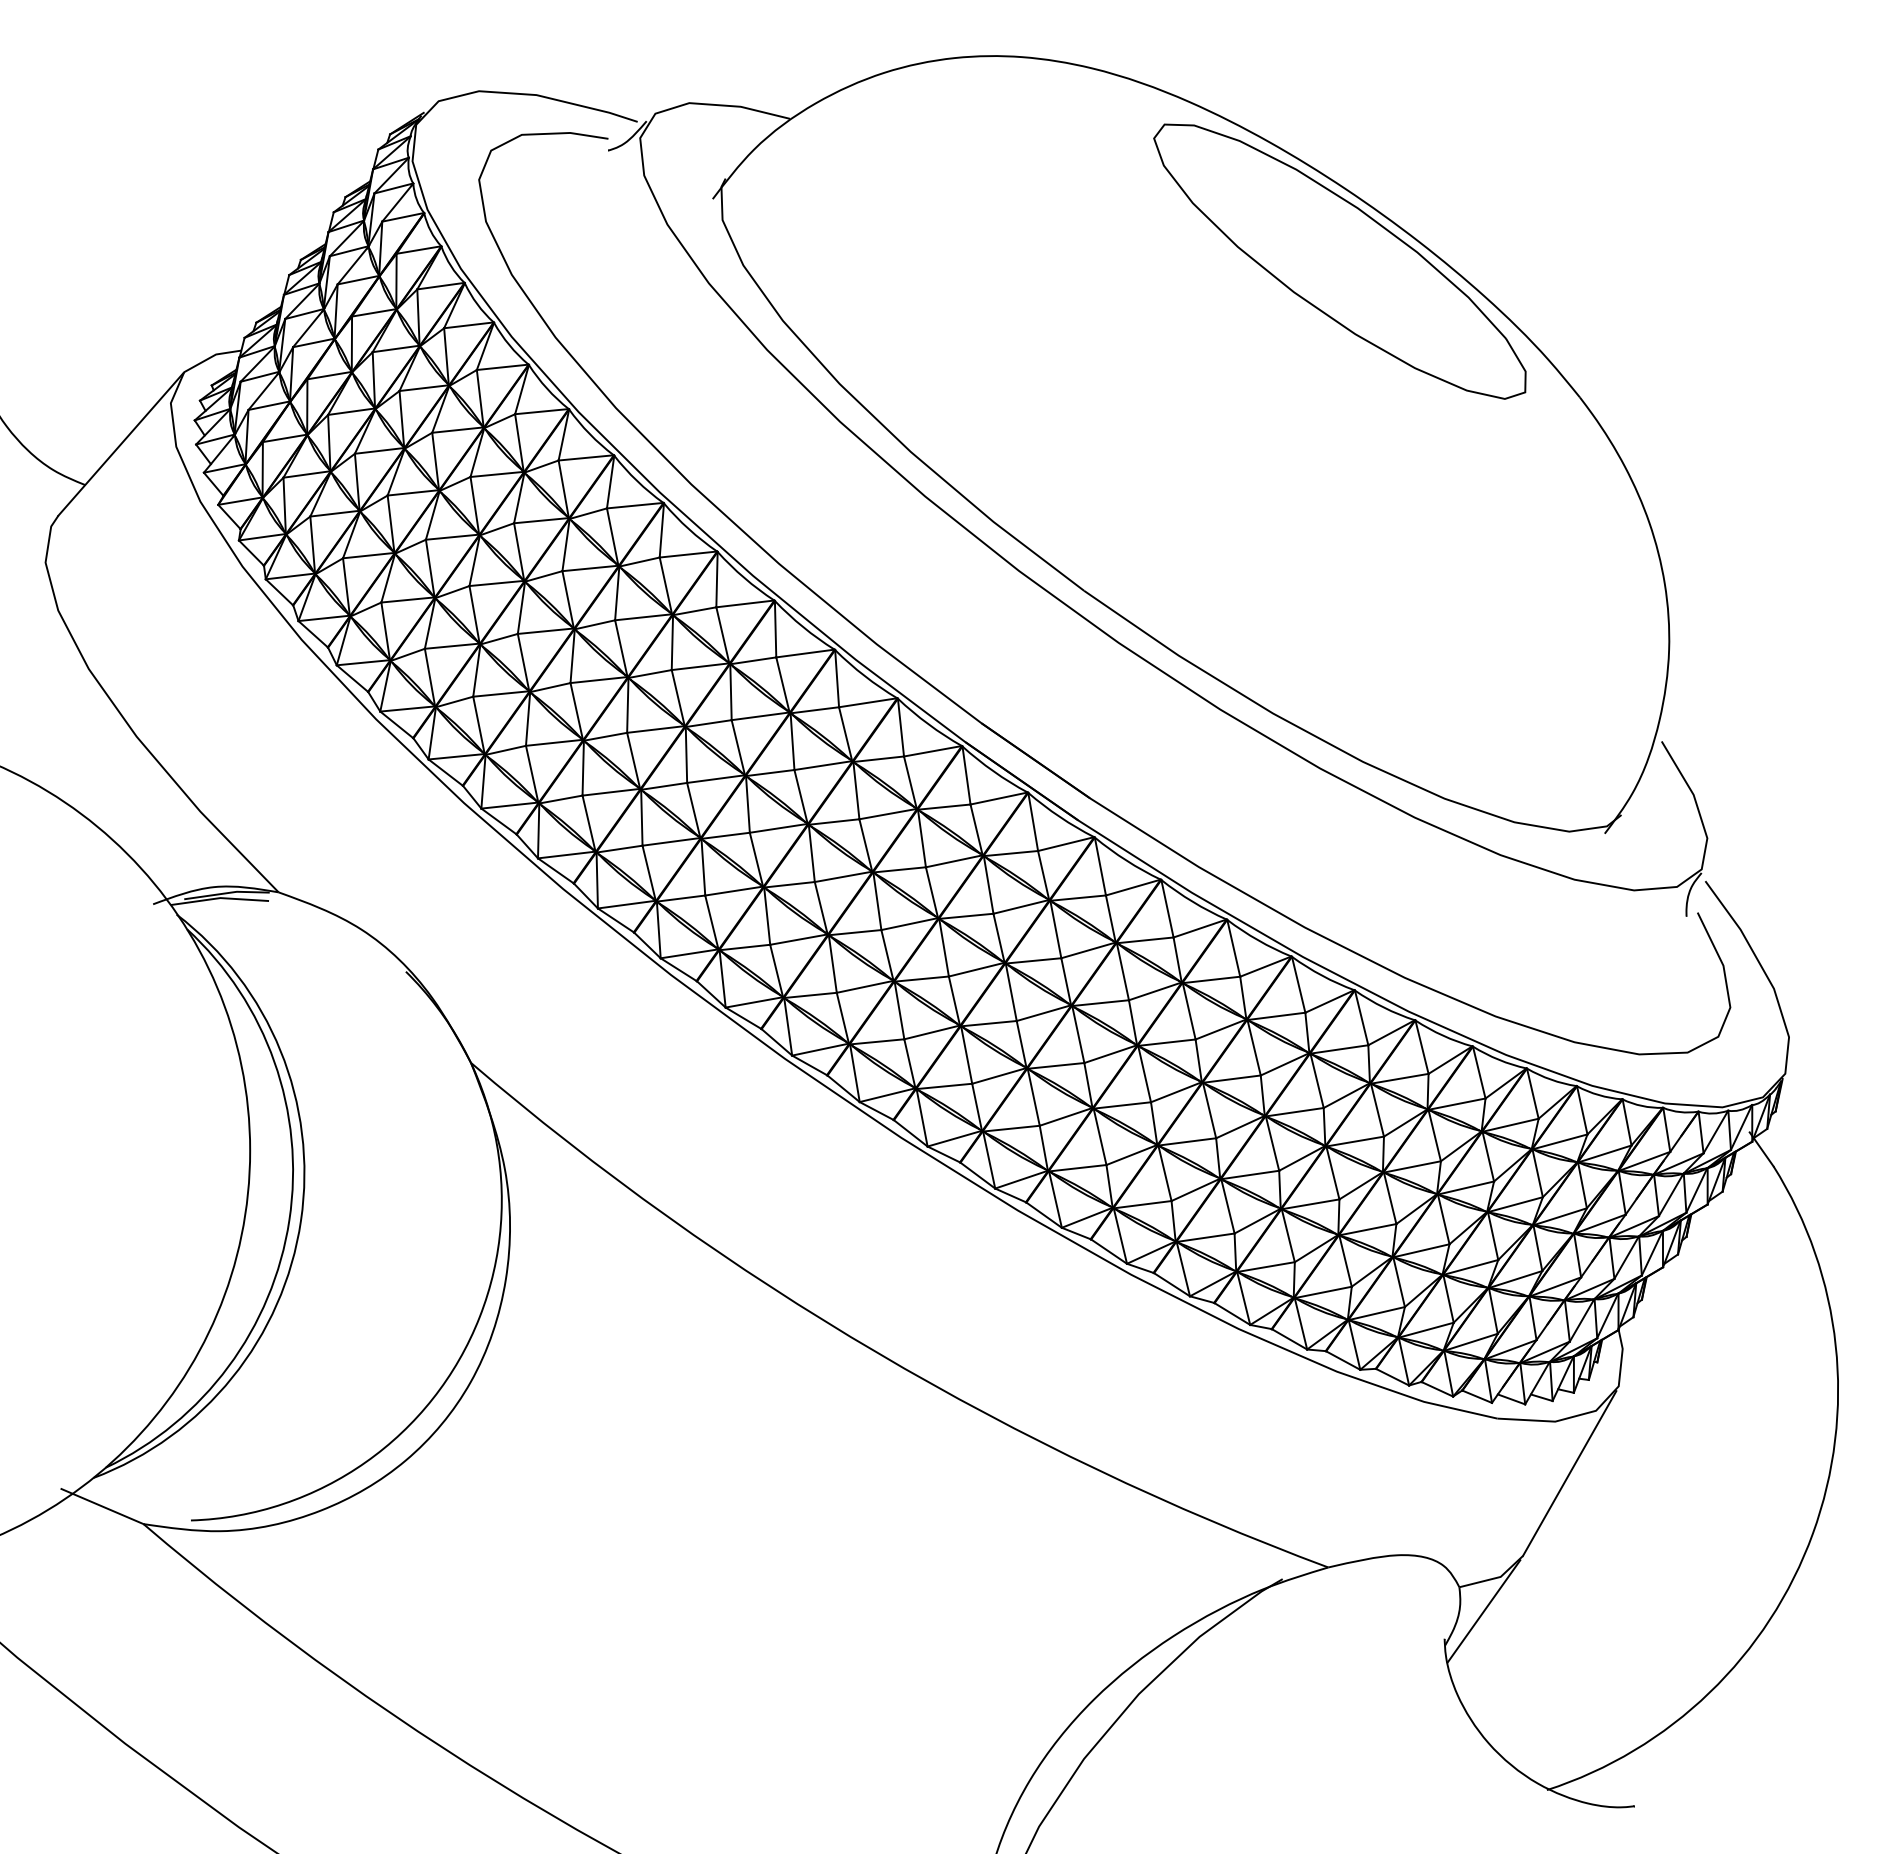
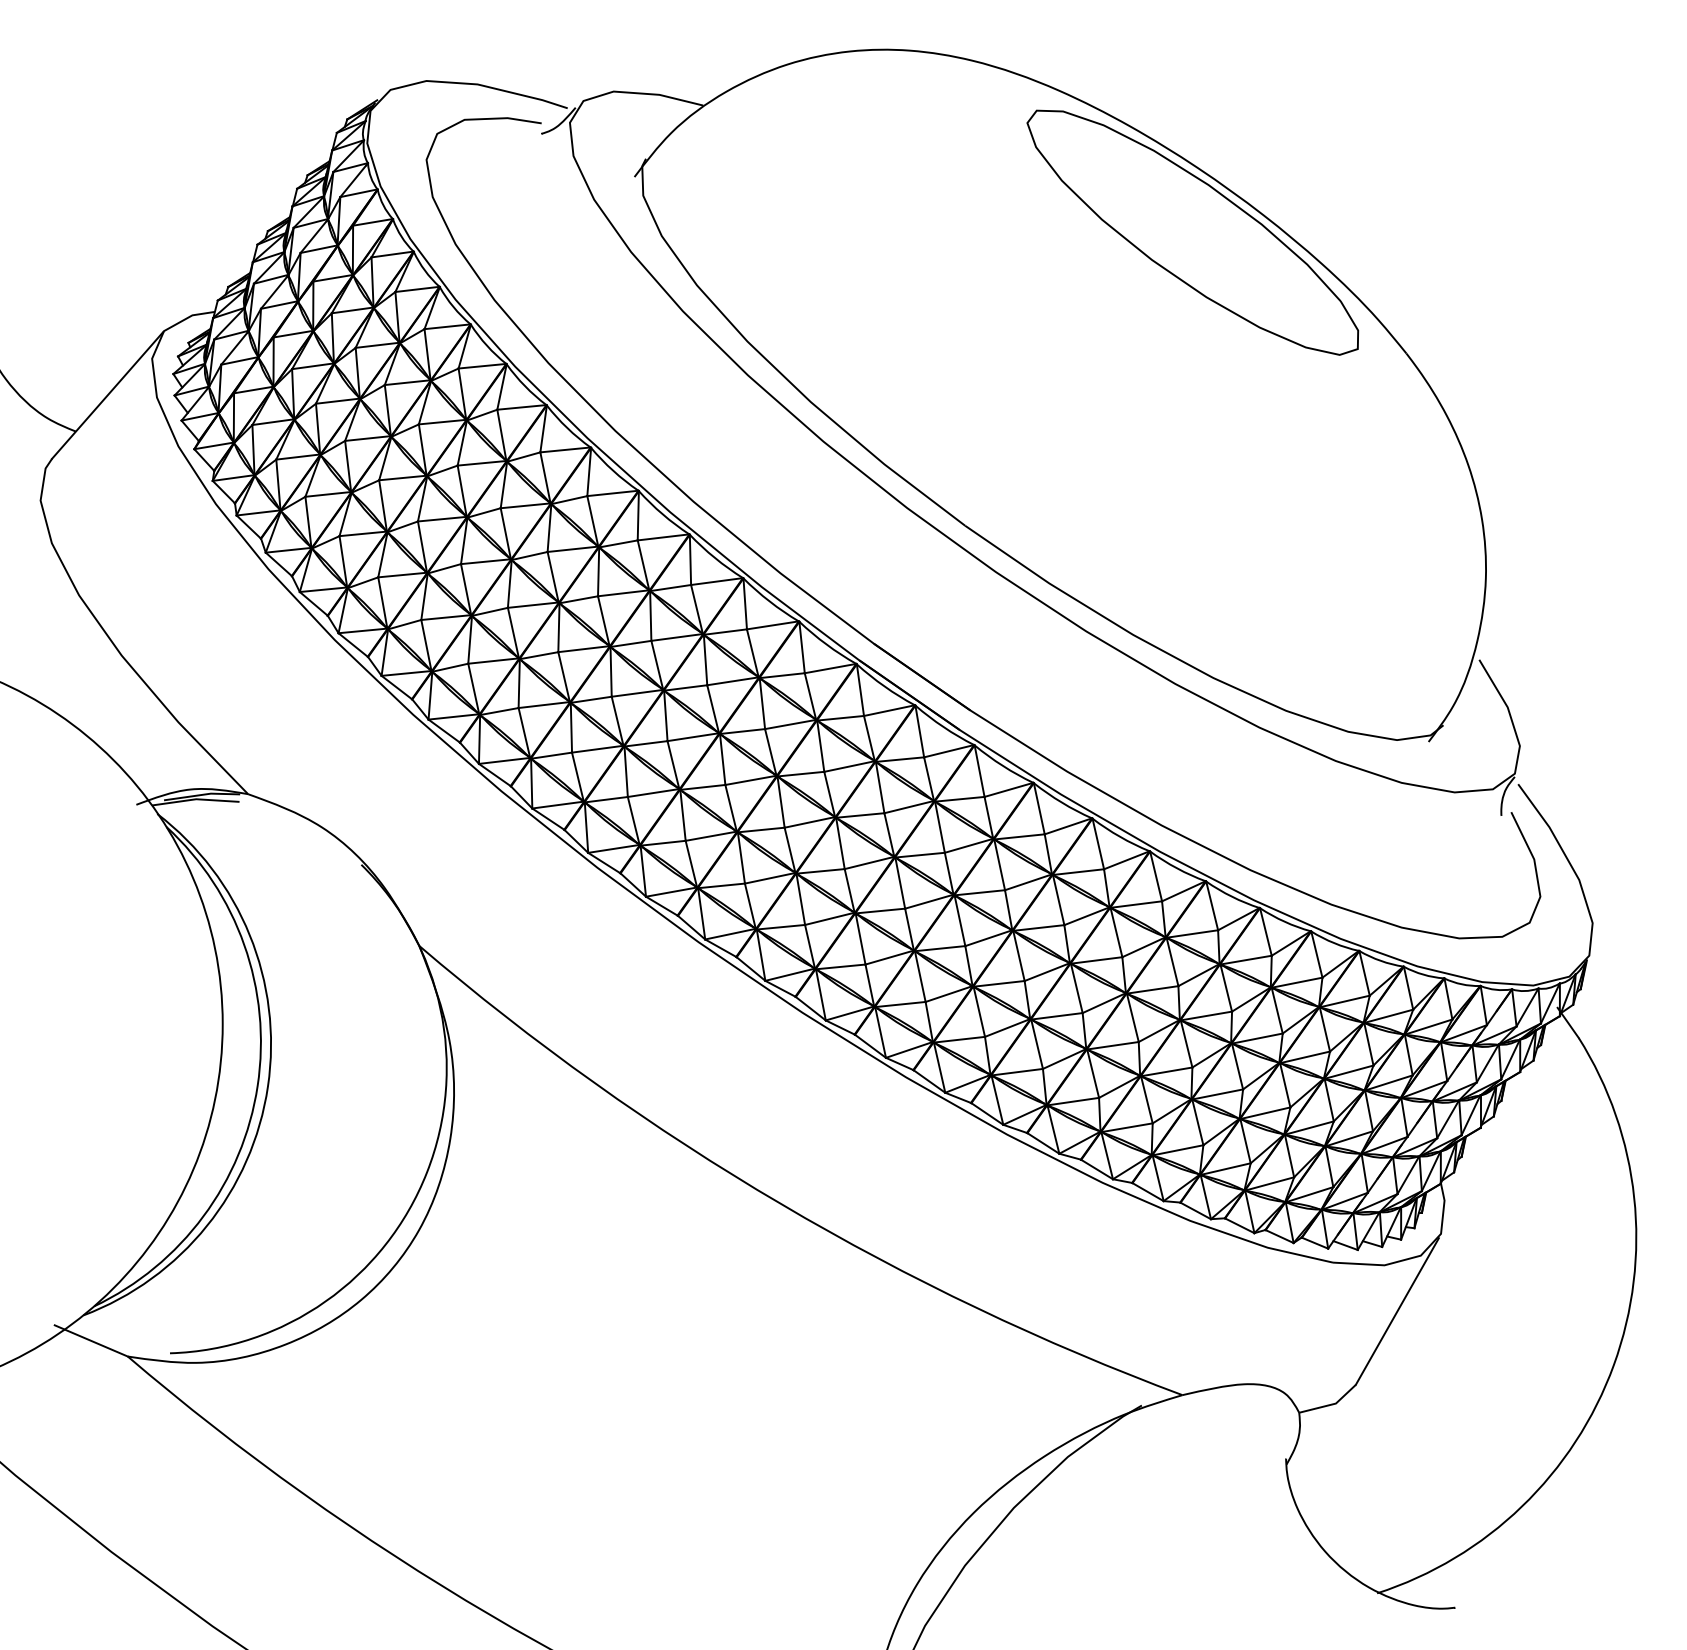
line: (1483, 1611) -> (1320, 1434), removed

